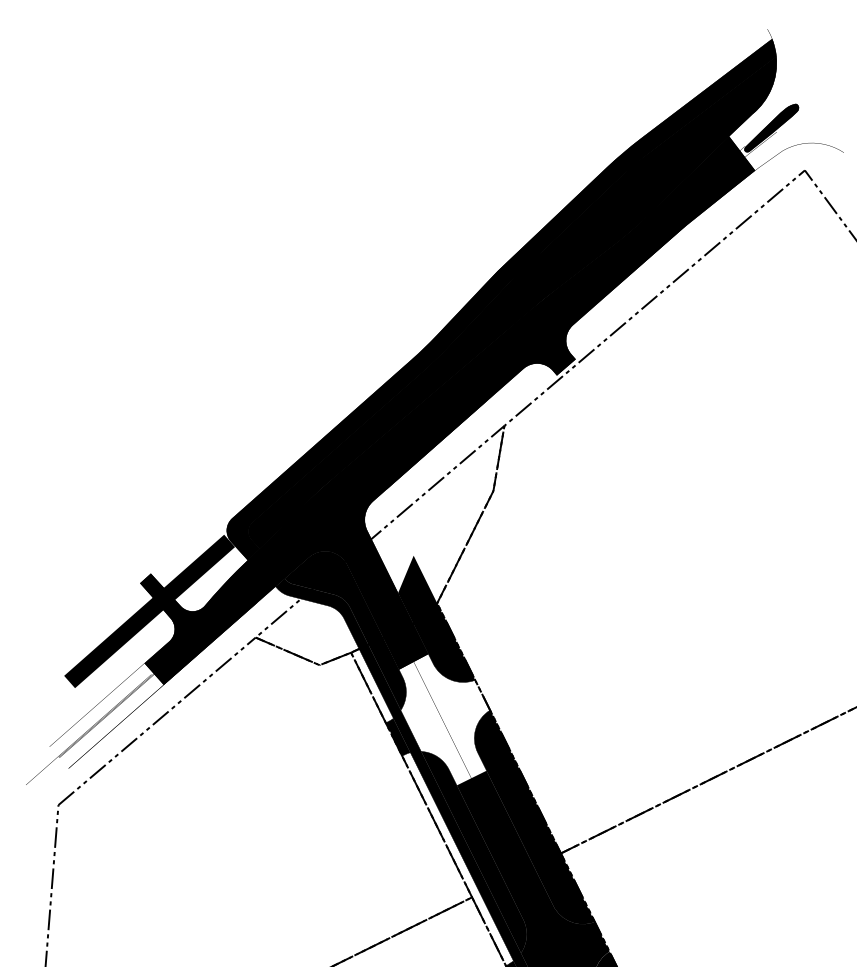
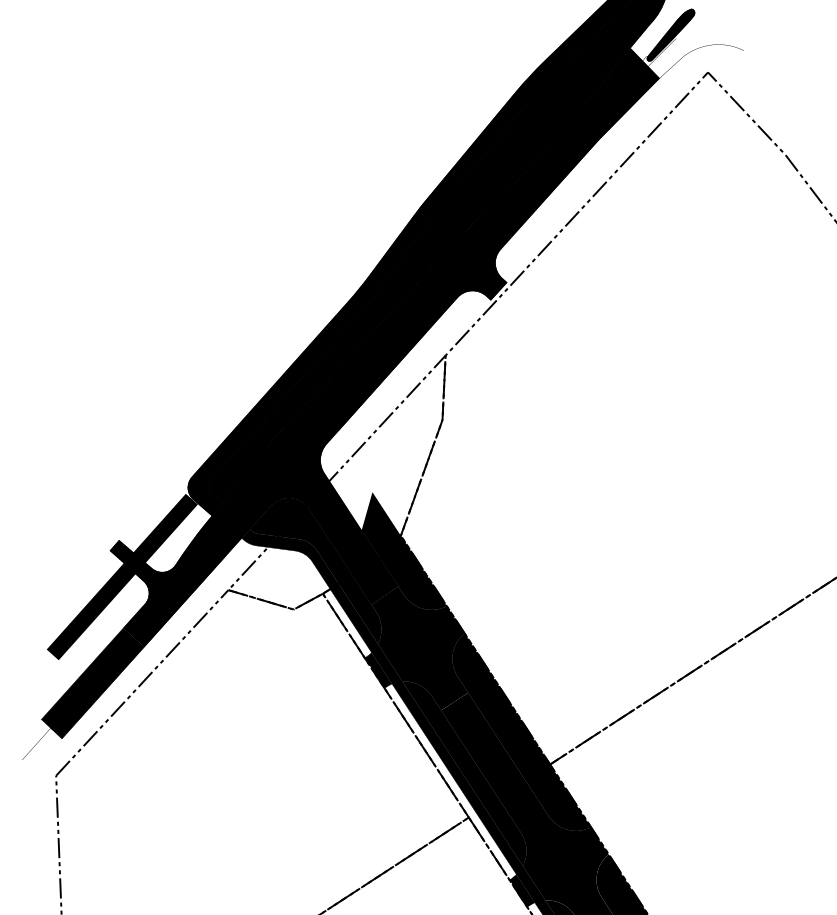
fill: (106, 715) -> (92, 683), added
fill: (444, 719) -> (421, 647), added

